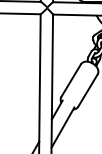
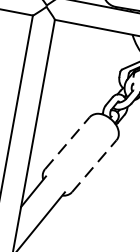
line: (71, 80) -> (67, 143), solid -> dashed
line: (87, 90) -> (93, 165), solid -> dashed

